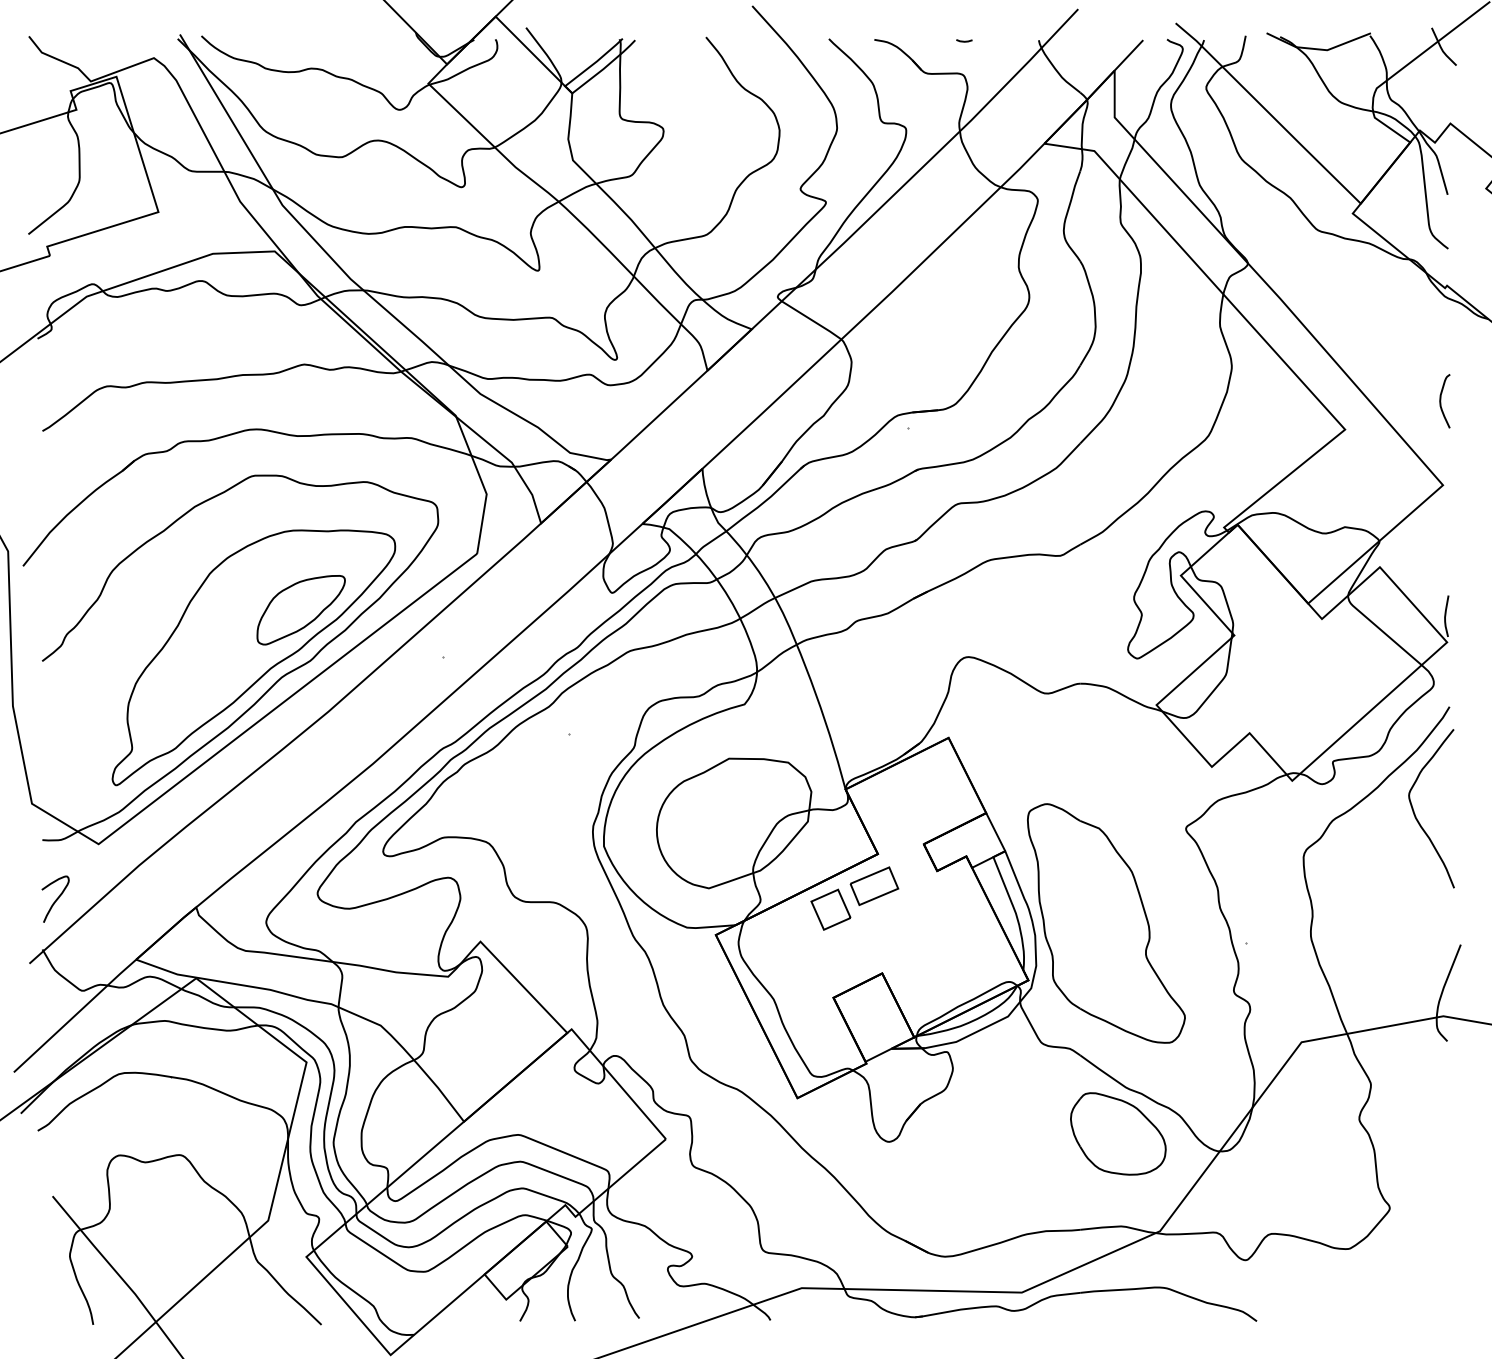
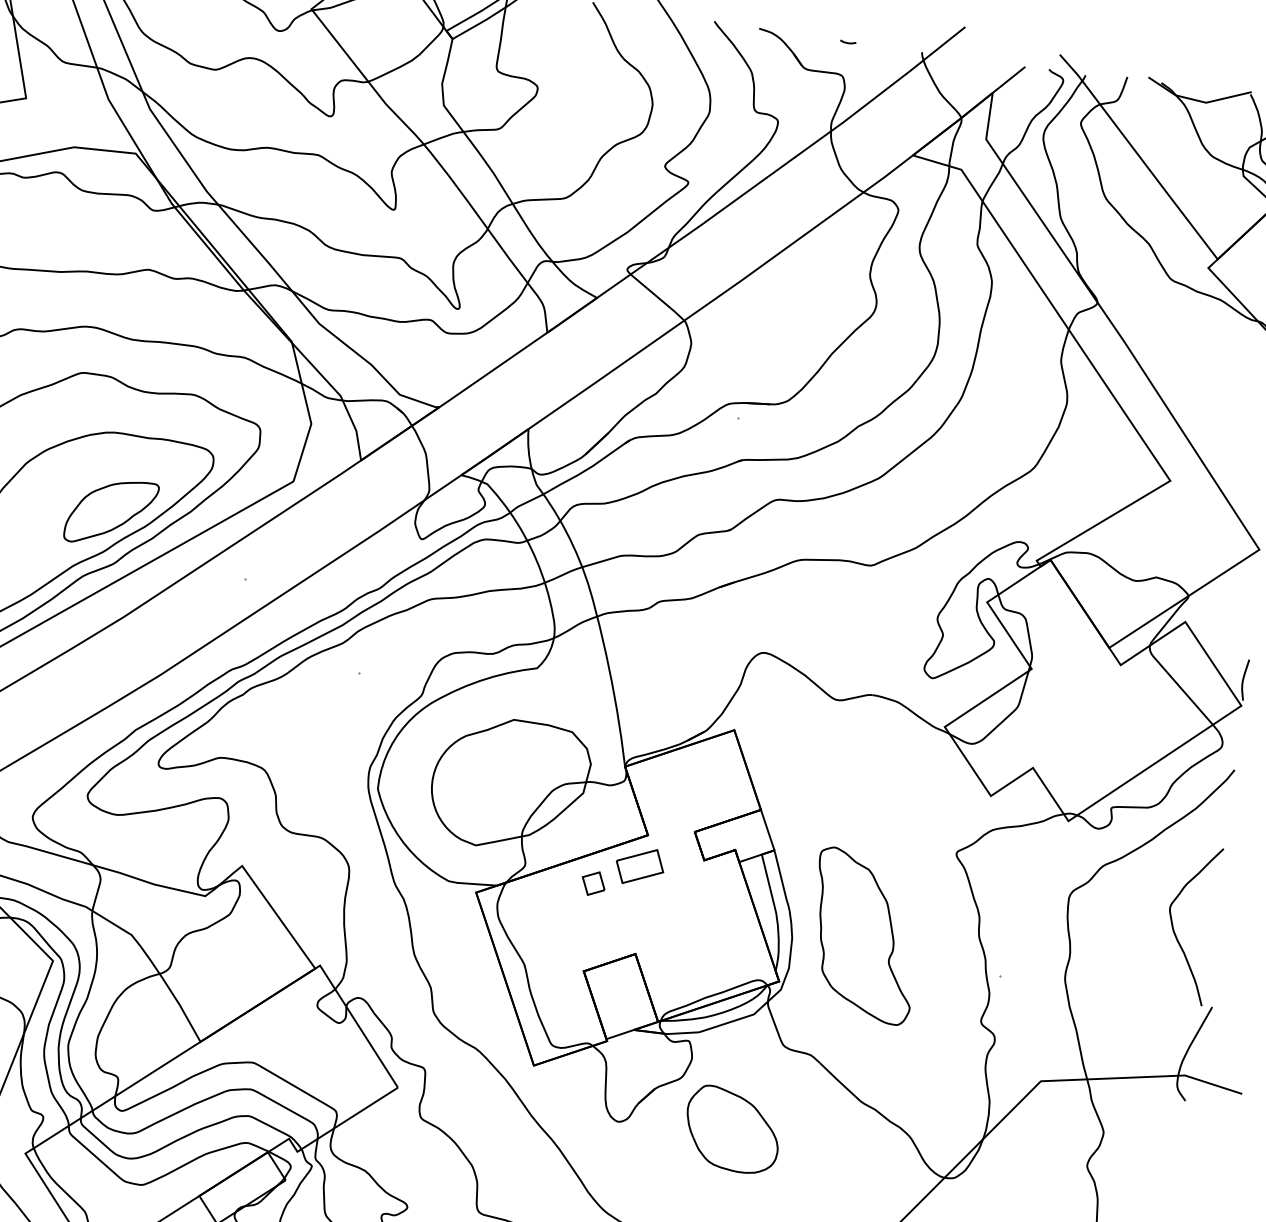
curve: (1415, 813) -> (1173, 926), moved
part: (830, 909) -> (593, 883), size x0.6
part: (1106, 923) -> (864, 936), size x0.7
part: (1118, 1133) -> (732, 1129), moved

